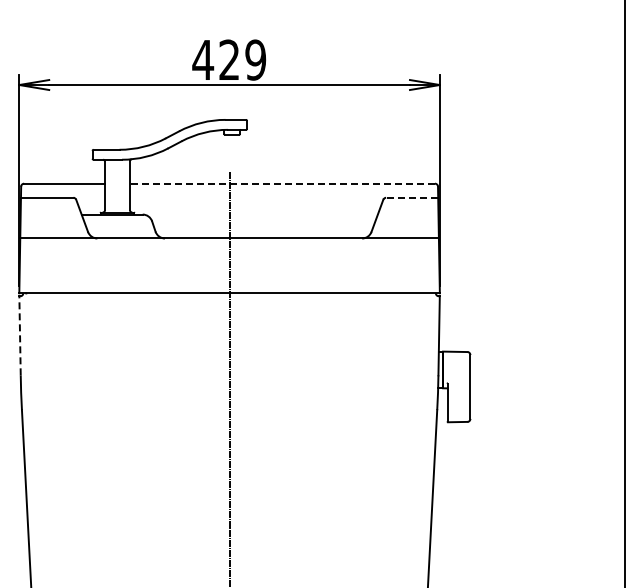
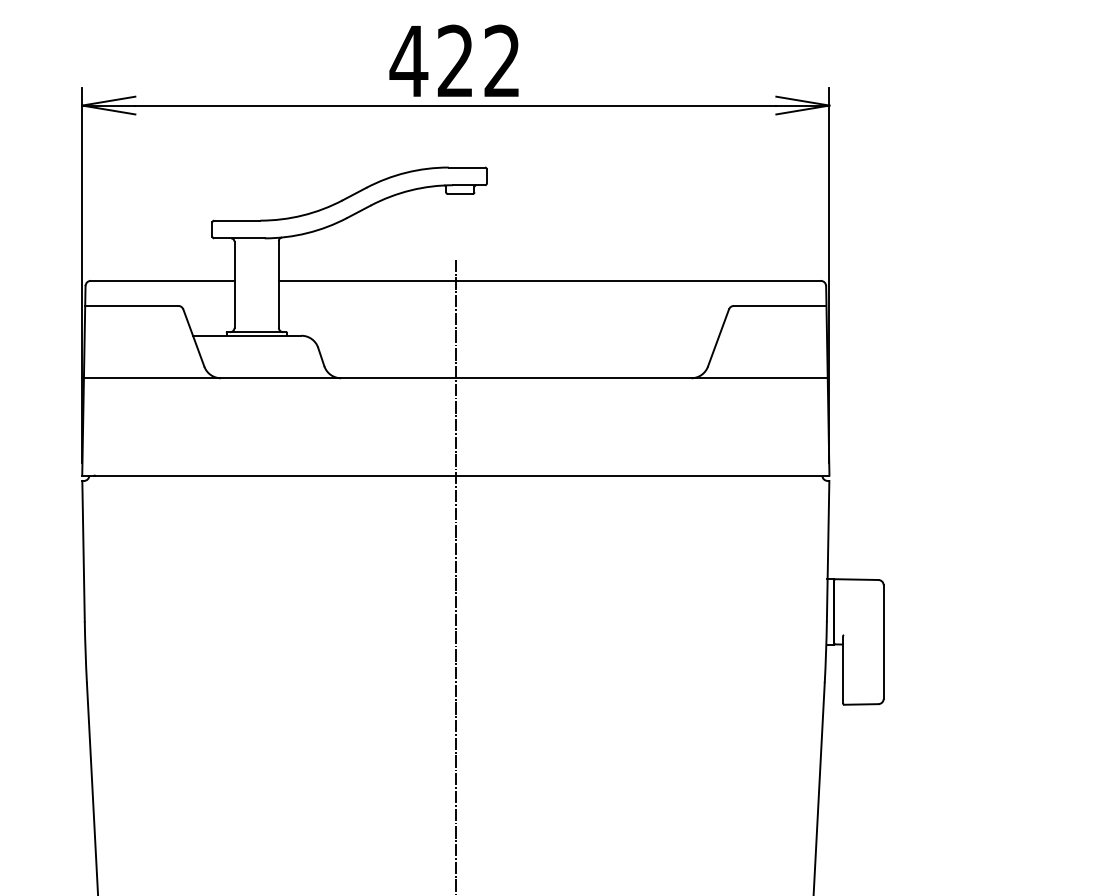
text: (255, 59) -> (501, 60), 429 -> 422
line: (282, 183) -> (549, 280), dashed -> solid
line: (411, 197) -> (779, 305), dashed -> solid
line: (20, 335) -> (84, 550), dashed -> solid

